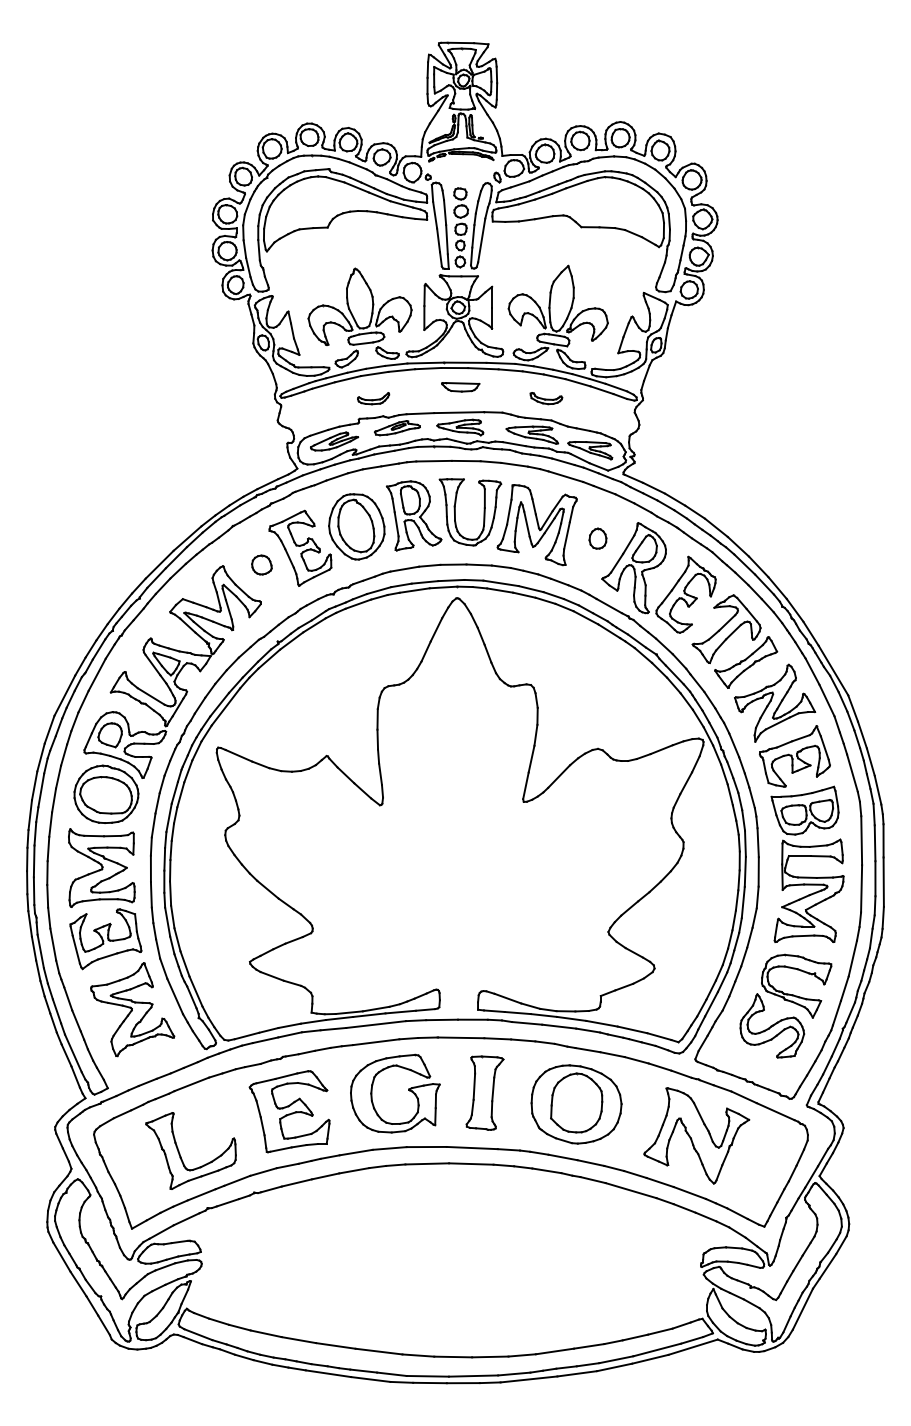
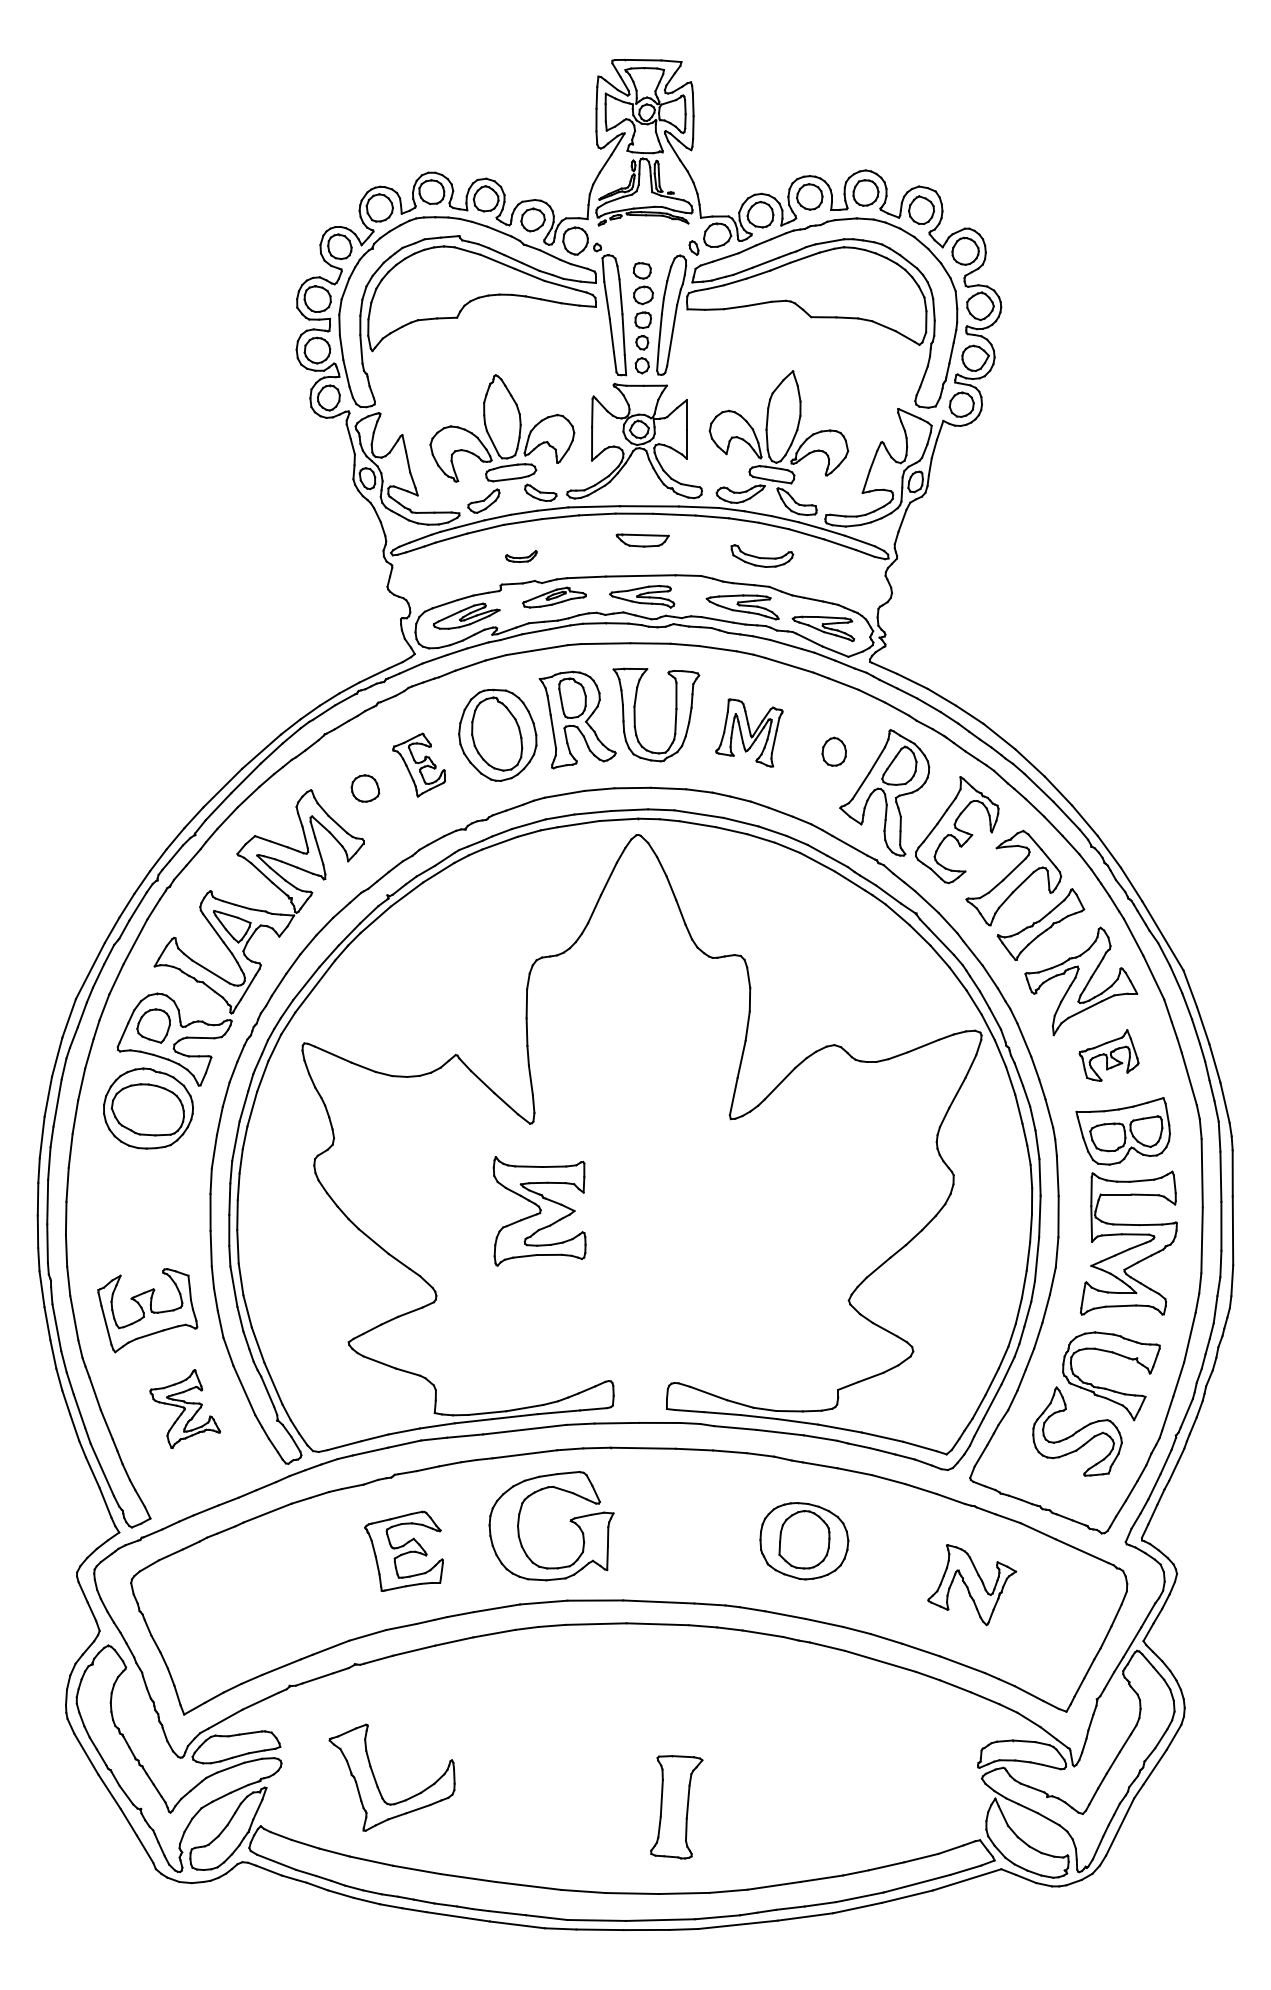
part: (373, 398) -> (521, 556), size x0.7
part: (546, 398) -> (762, 556), size x1.4
part: (536, 525) -> (748, 733), size x0.6
part: (300, 547) -> (419, 764), size x0.6
part: (794, 756) -> (1108, 1055), size x0.6
part: (101, 867) -> (539, 1210), moved
part: (132, 1009) -> (184, 1408), size x0.6
part: (484, 1092) -> (675, 1806), moved
part: (576, 1104) -> (804, 1541), size x0.7
part: (289, 1111) -> (403, 1550), size x0.7
part: (696, 1135) -> (971, 1584), size x0.6
part: (180, 1153) -> (377, 1781), moved

